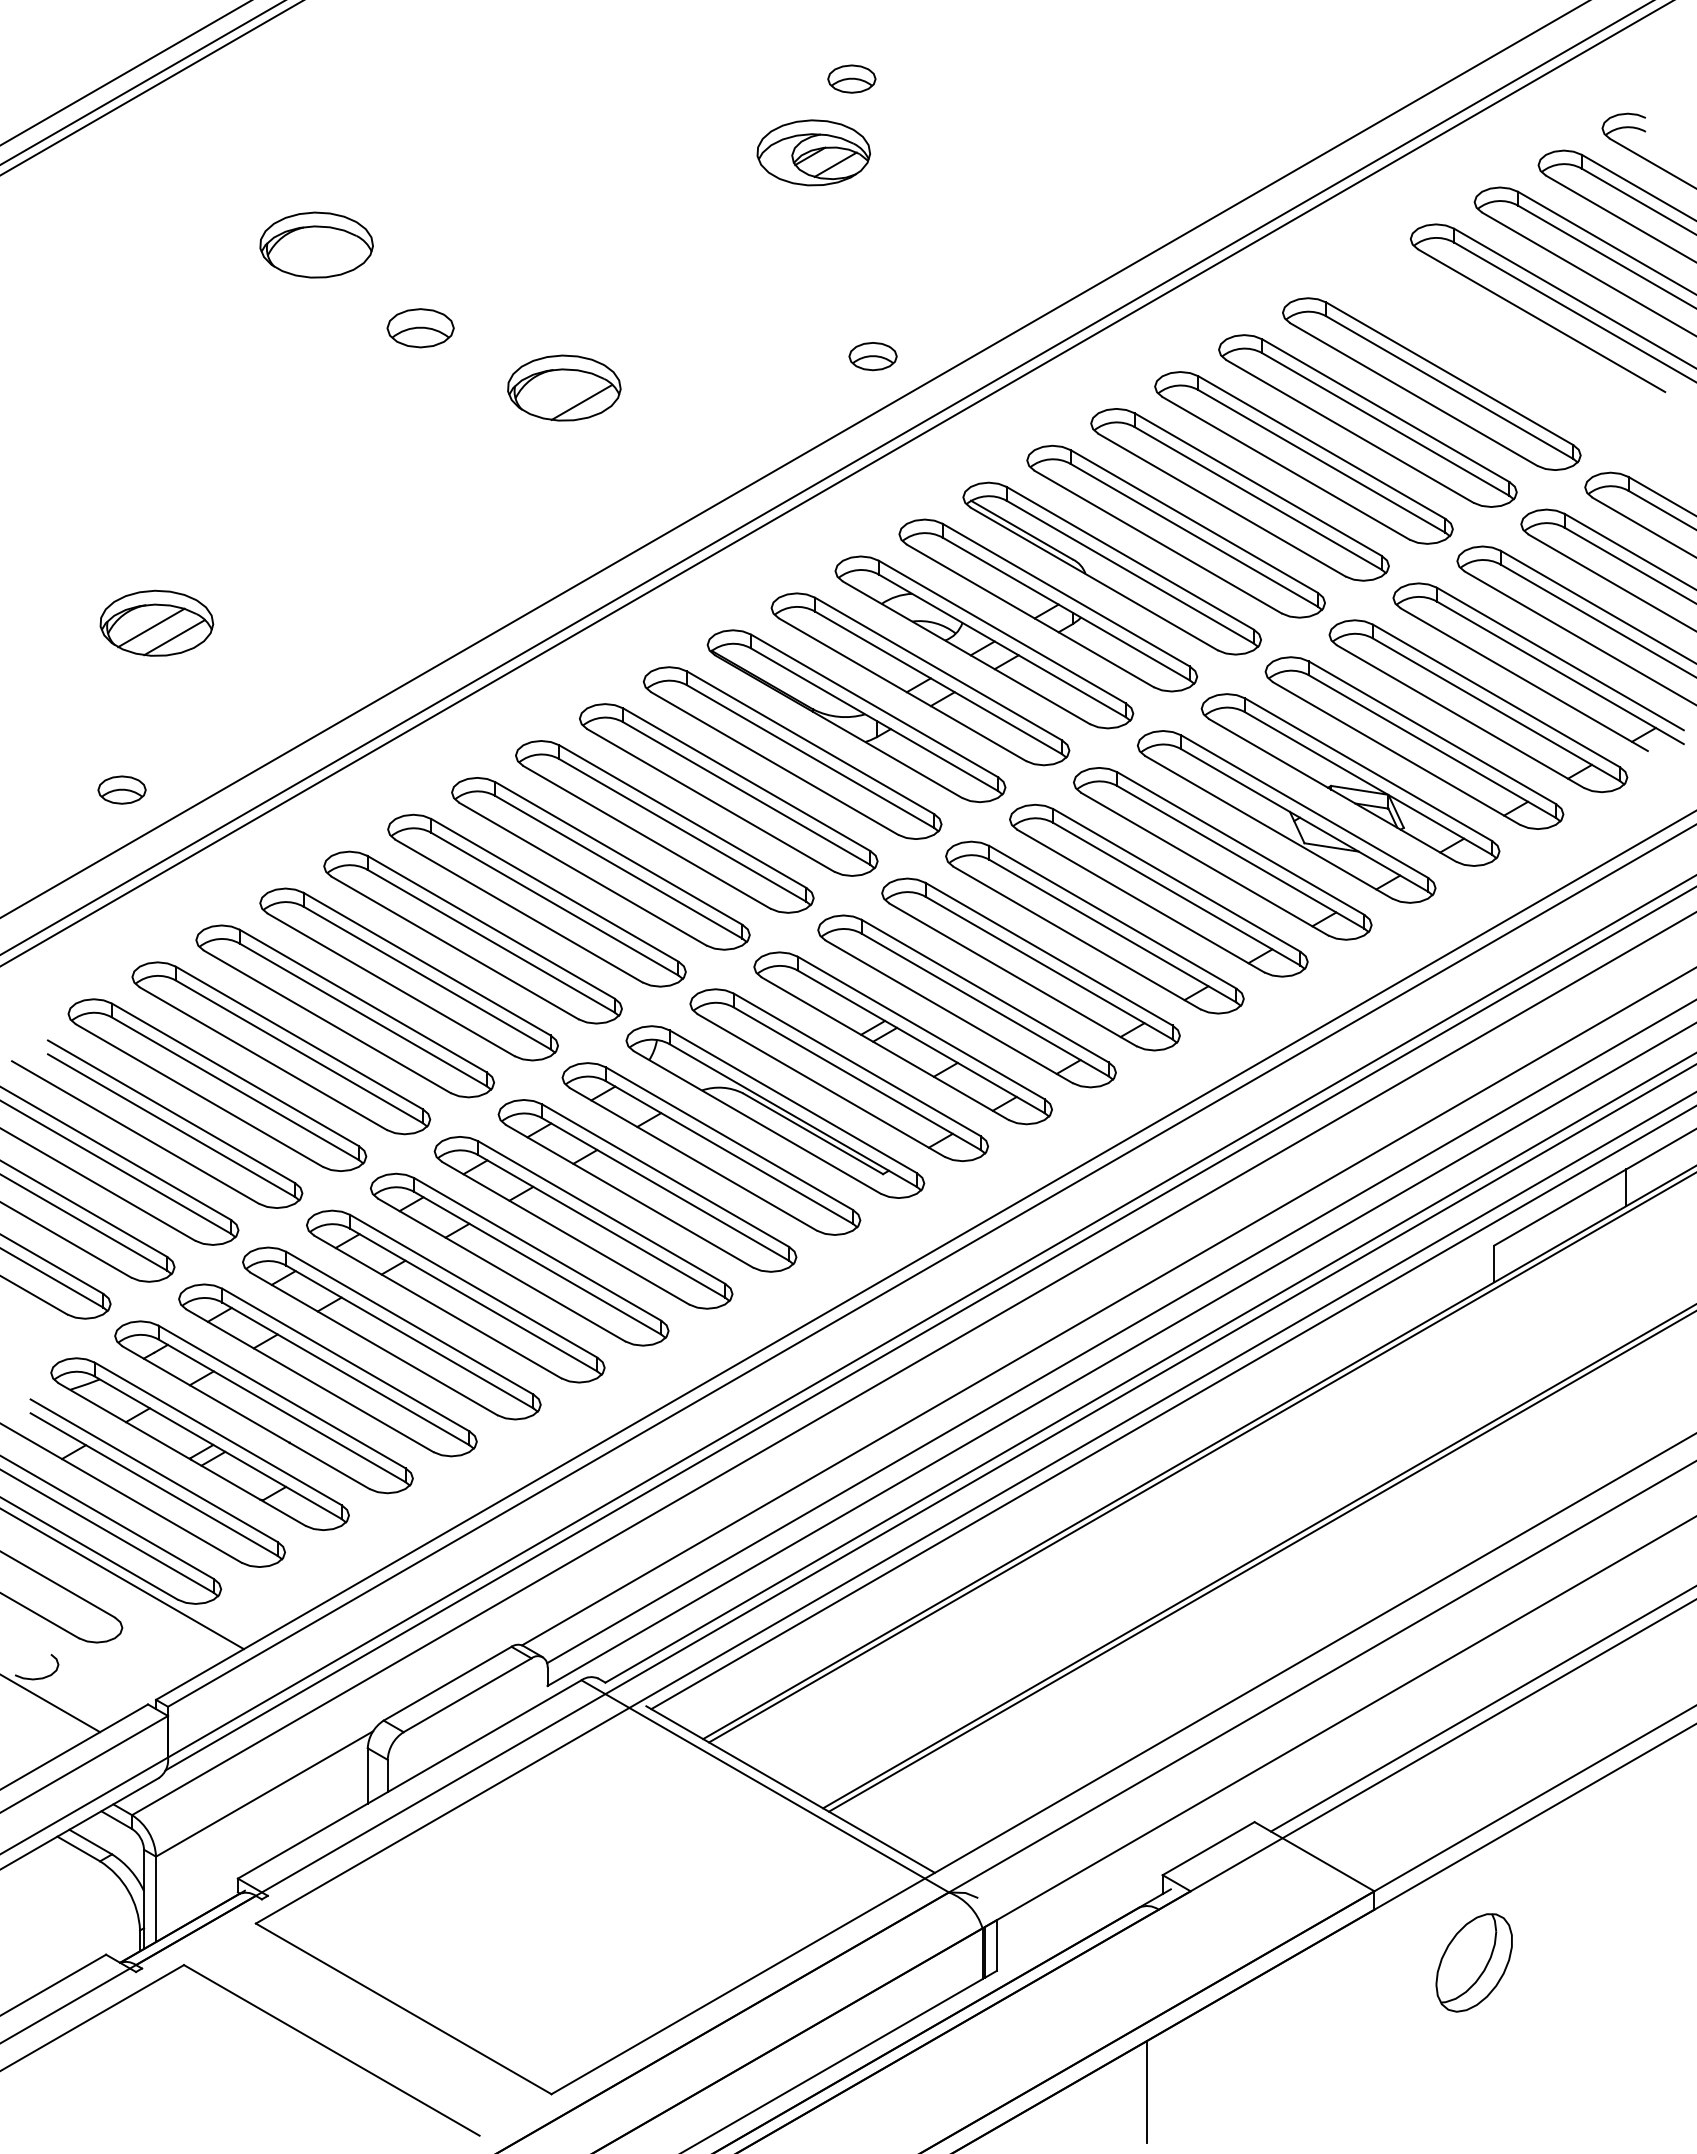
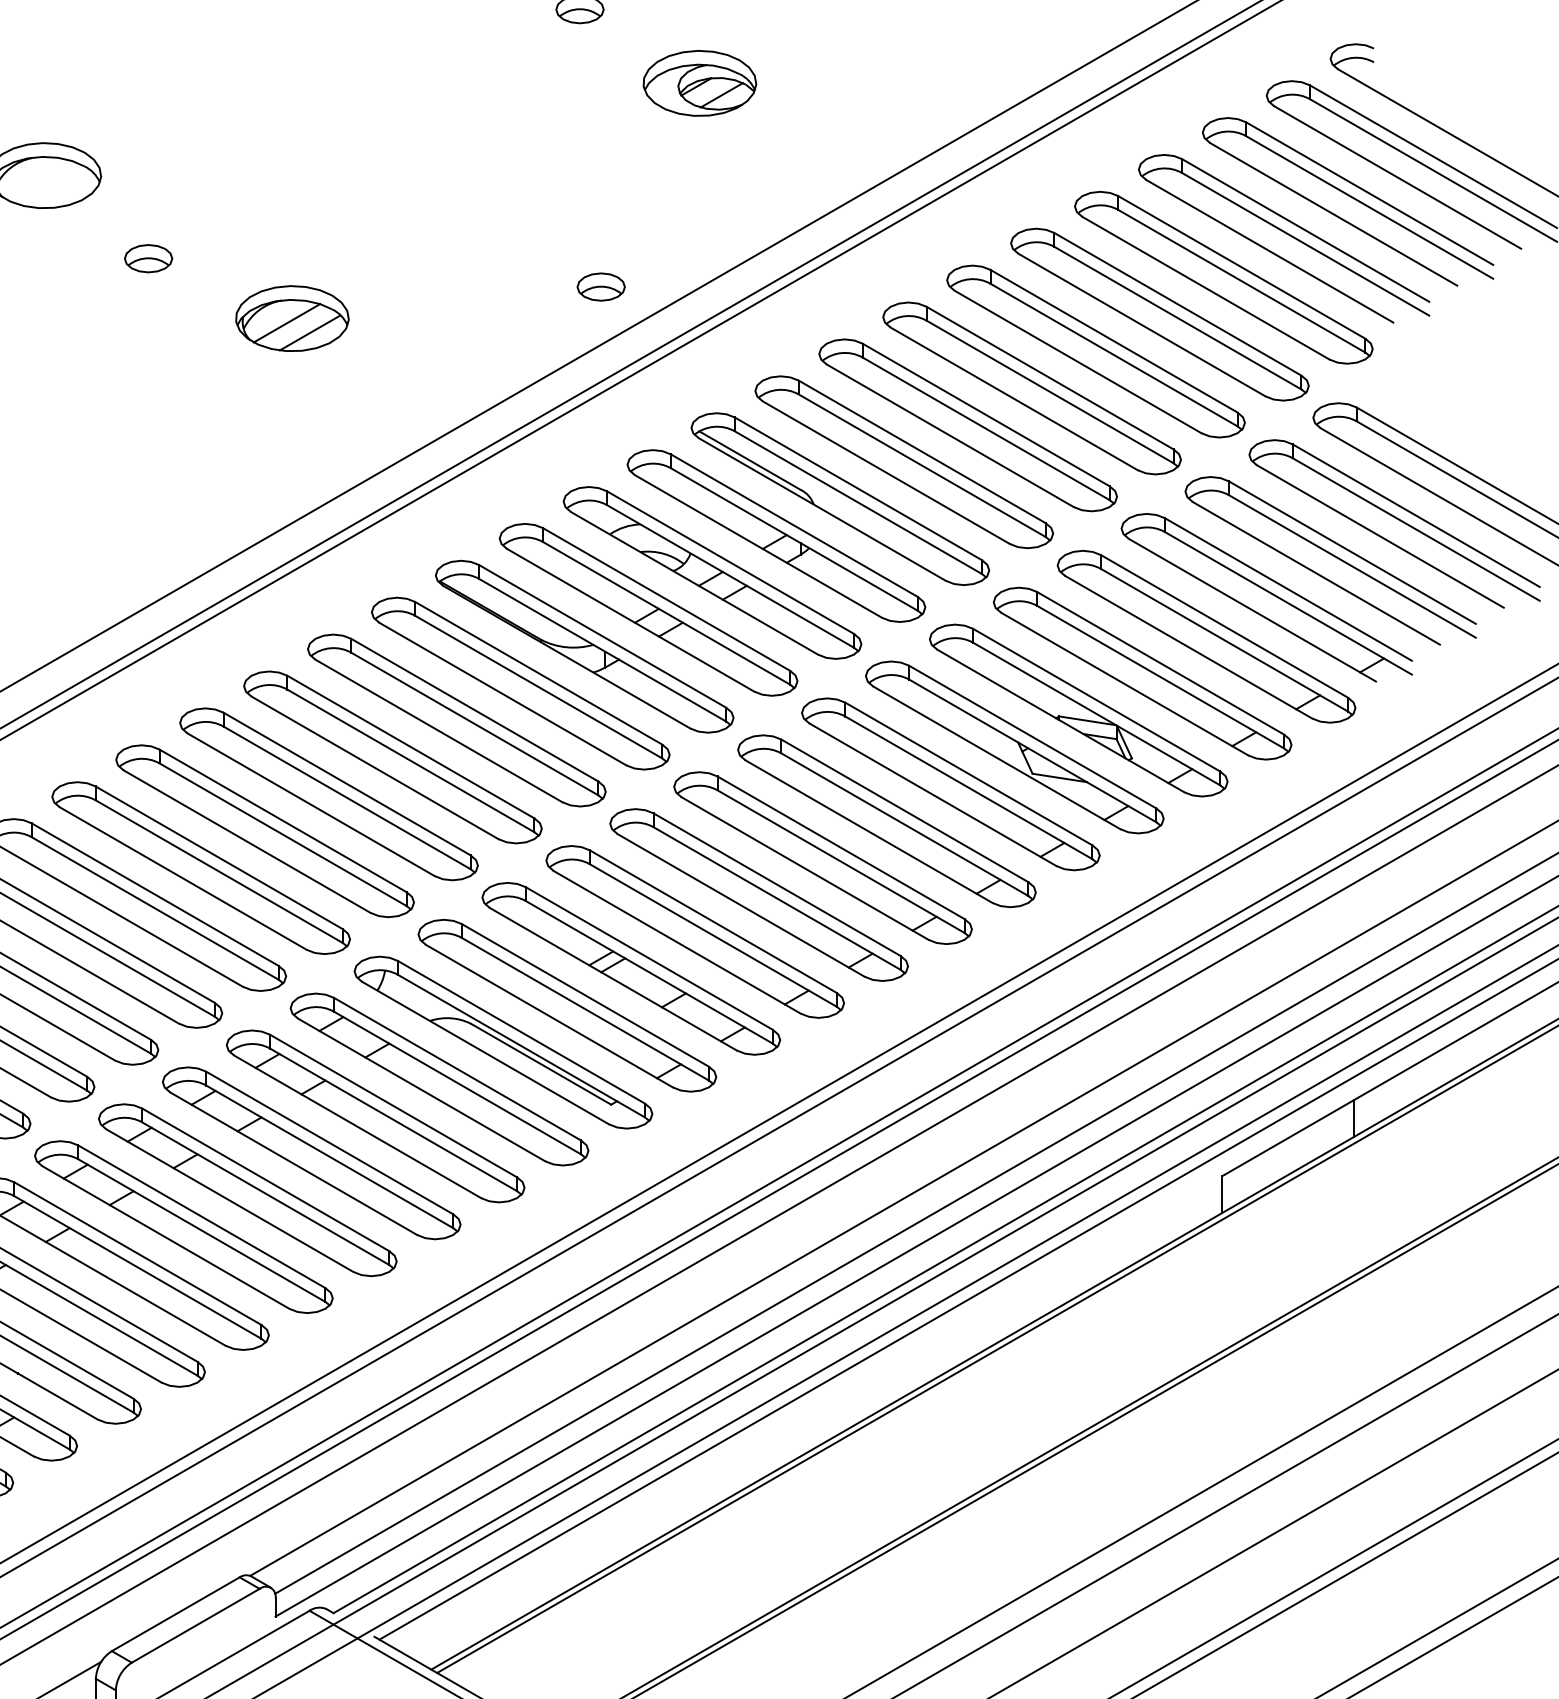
part: (813, 152) -> (699, 83), moved
part: (419, 327) -> (147, 258), size x0.71
part: (1495, 347) -> (1223, 278), added
line: (558, 392) -> (286, 323), added

